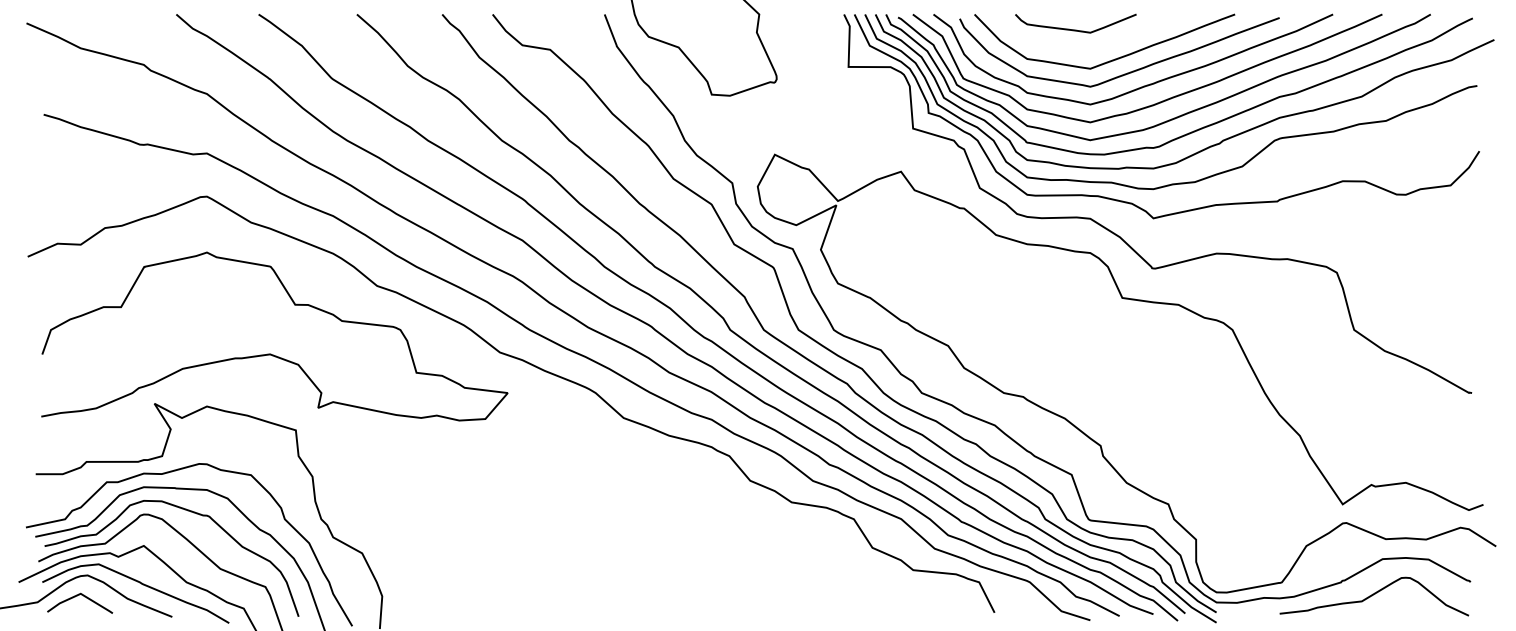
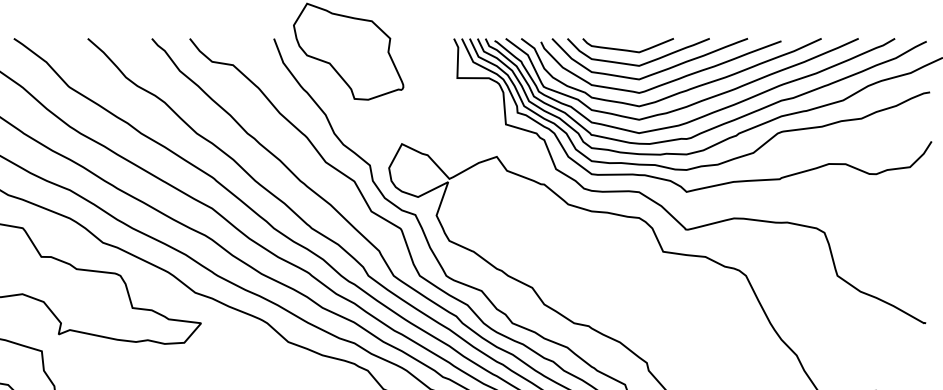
curve: (1095, 47) -> (643, 63), added

